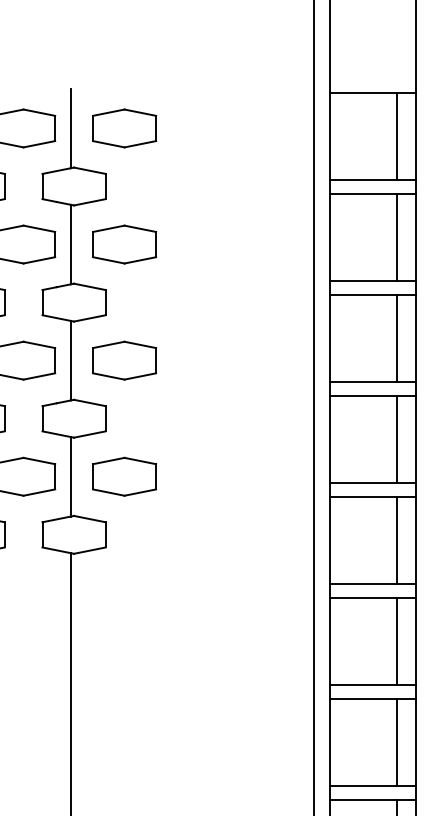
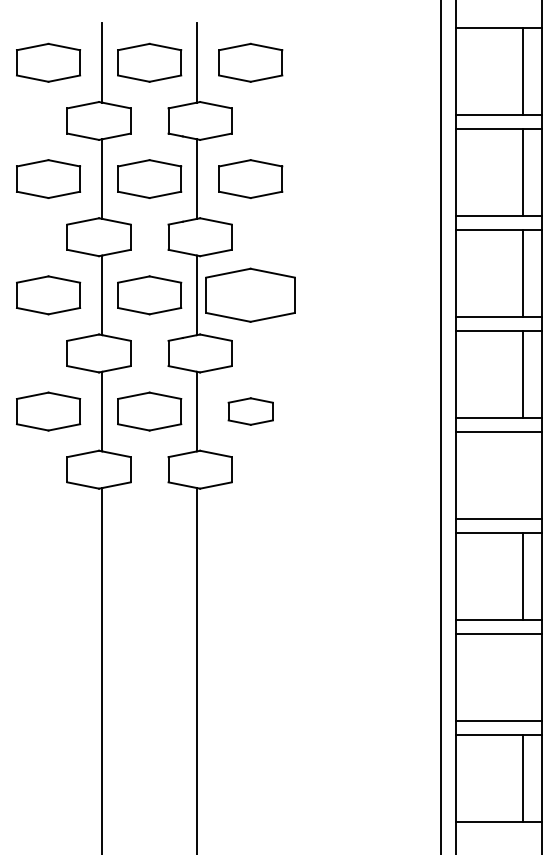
part: (124, 360) -> (250, 295), size x1.4
part: (124, 476) -> (250, 411), size x0.7
line: (397, 540) -> (523, 475), removed
line: (397, 742) -> (523, 677), removed

